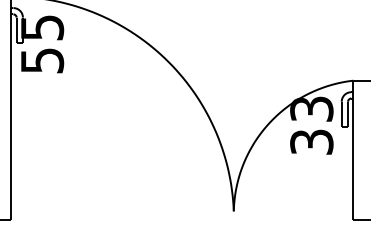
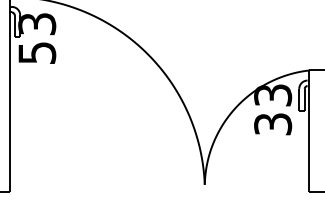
text: (41, 27) -> (36, 23), 55 -> 53

